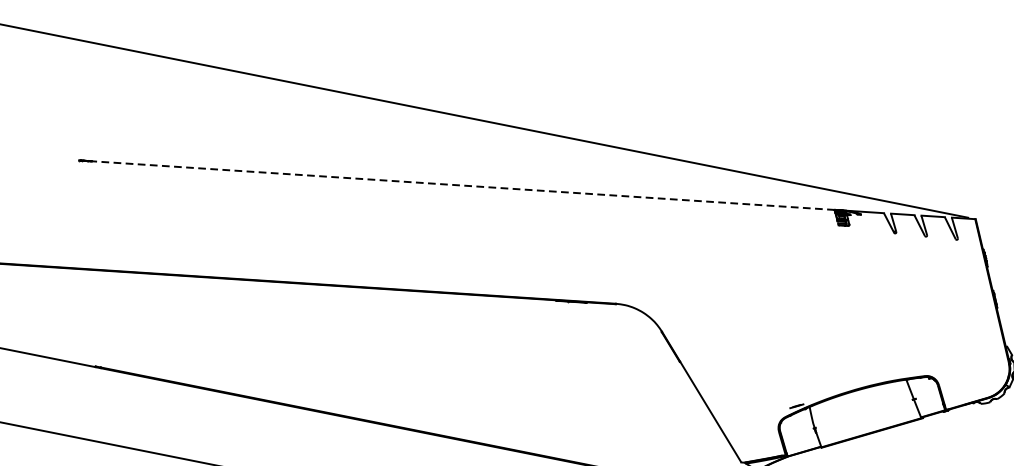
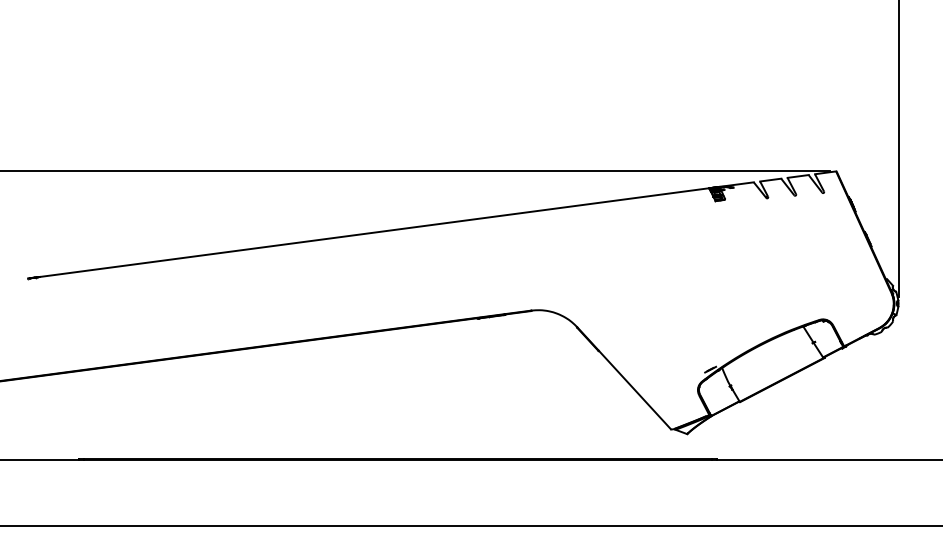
line: (463, 185) -> (374, 232), dashed -> solid

